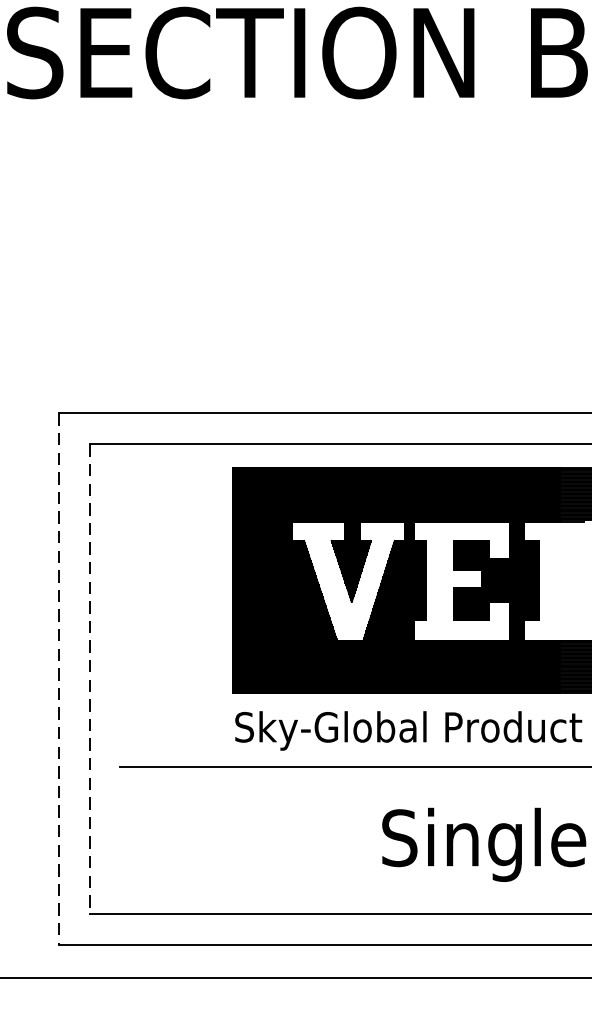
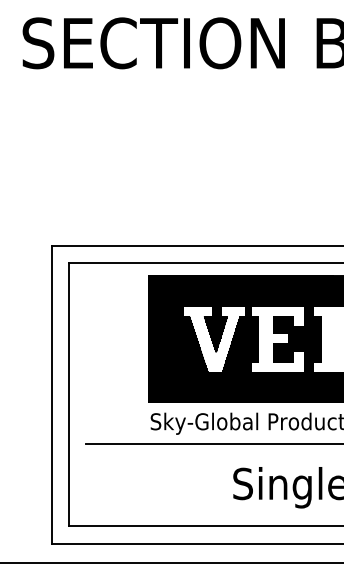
line: (90, 678) -> (69, 394), dashed -> solid
line: (58, 680) -> (51, 395), dashed -> solid

